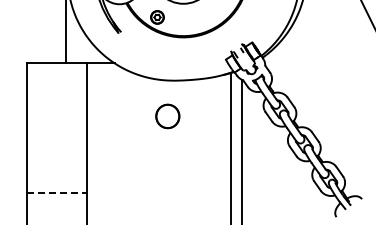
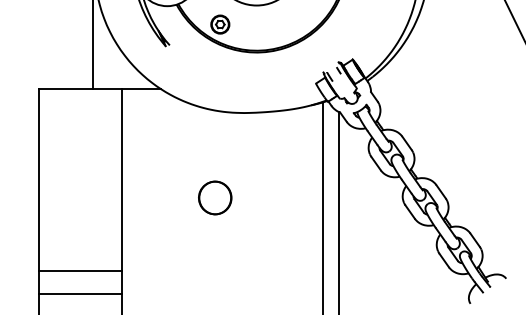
part: (167, 116) -> (214, 198), moved
line: (57, 193) -> (80, 270), dashed -> solid
line: (57, 210) -> (80, 294), added

